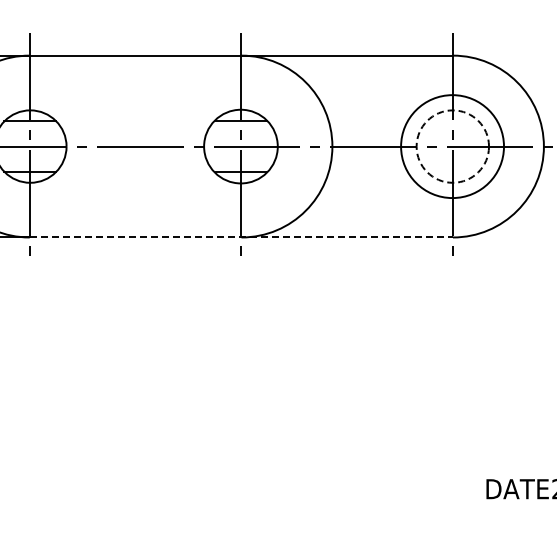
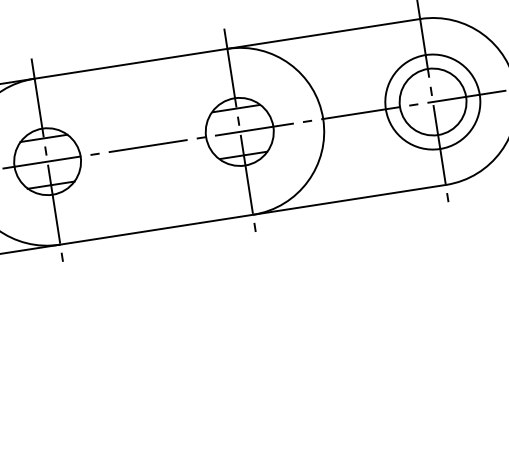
arc: (416, 146) -> (399, 107), dashed -> solid
line: (241, 237) -> (253, 214), dashed -> solid

